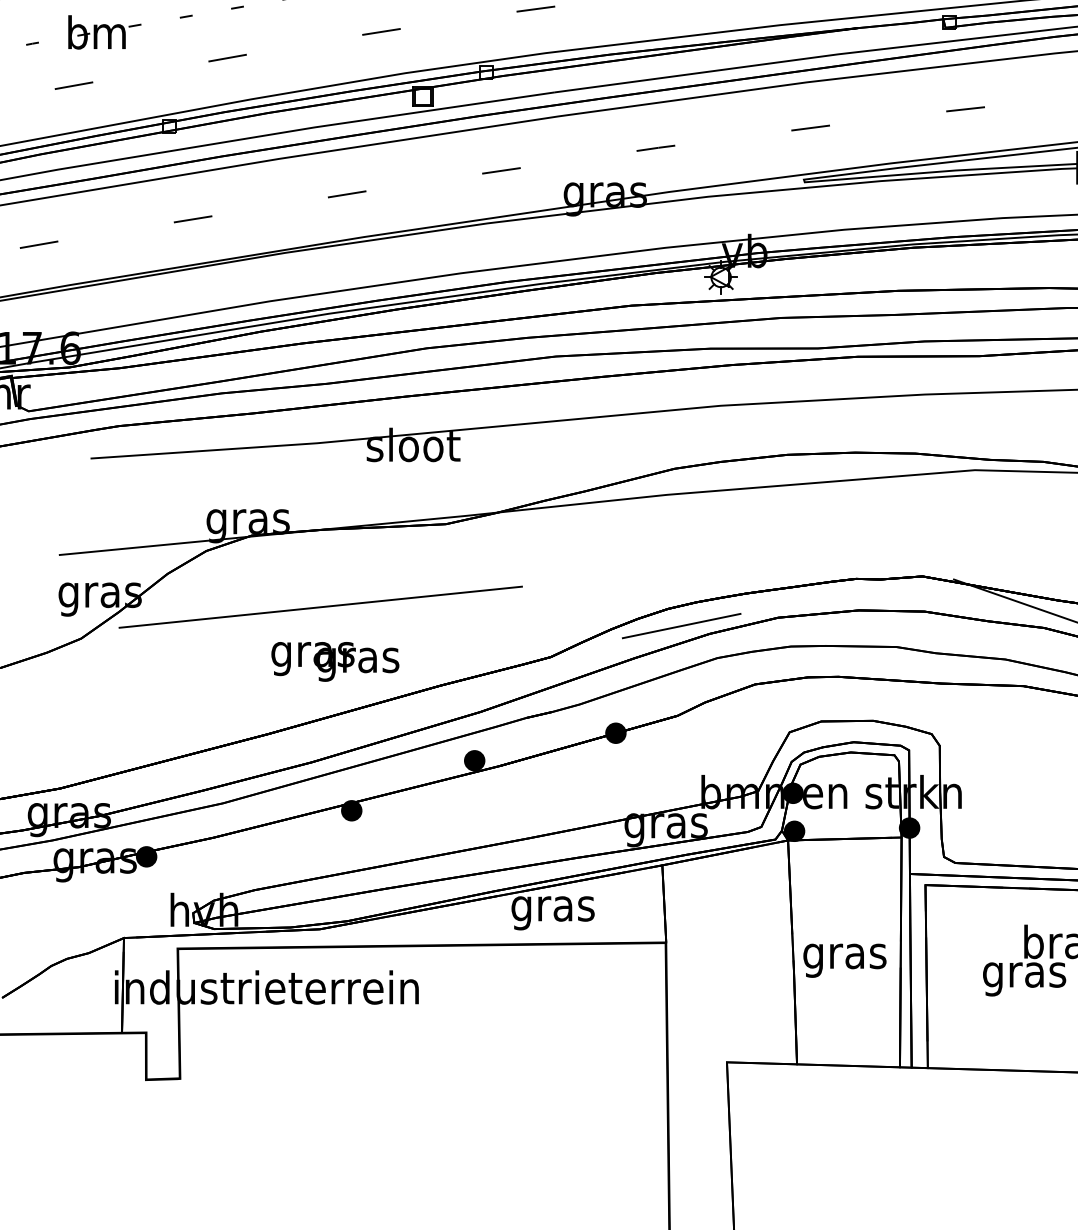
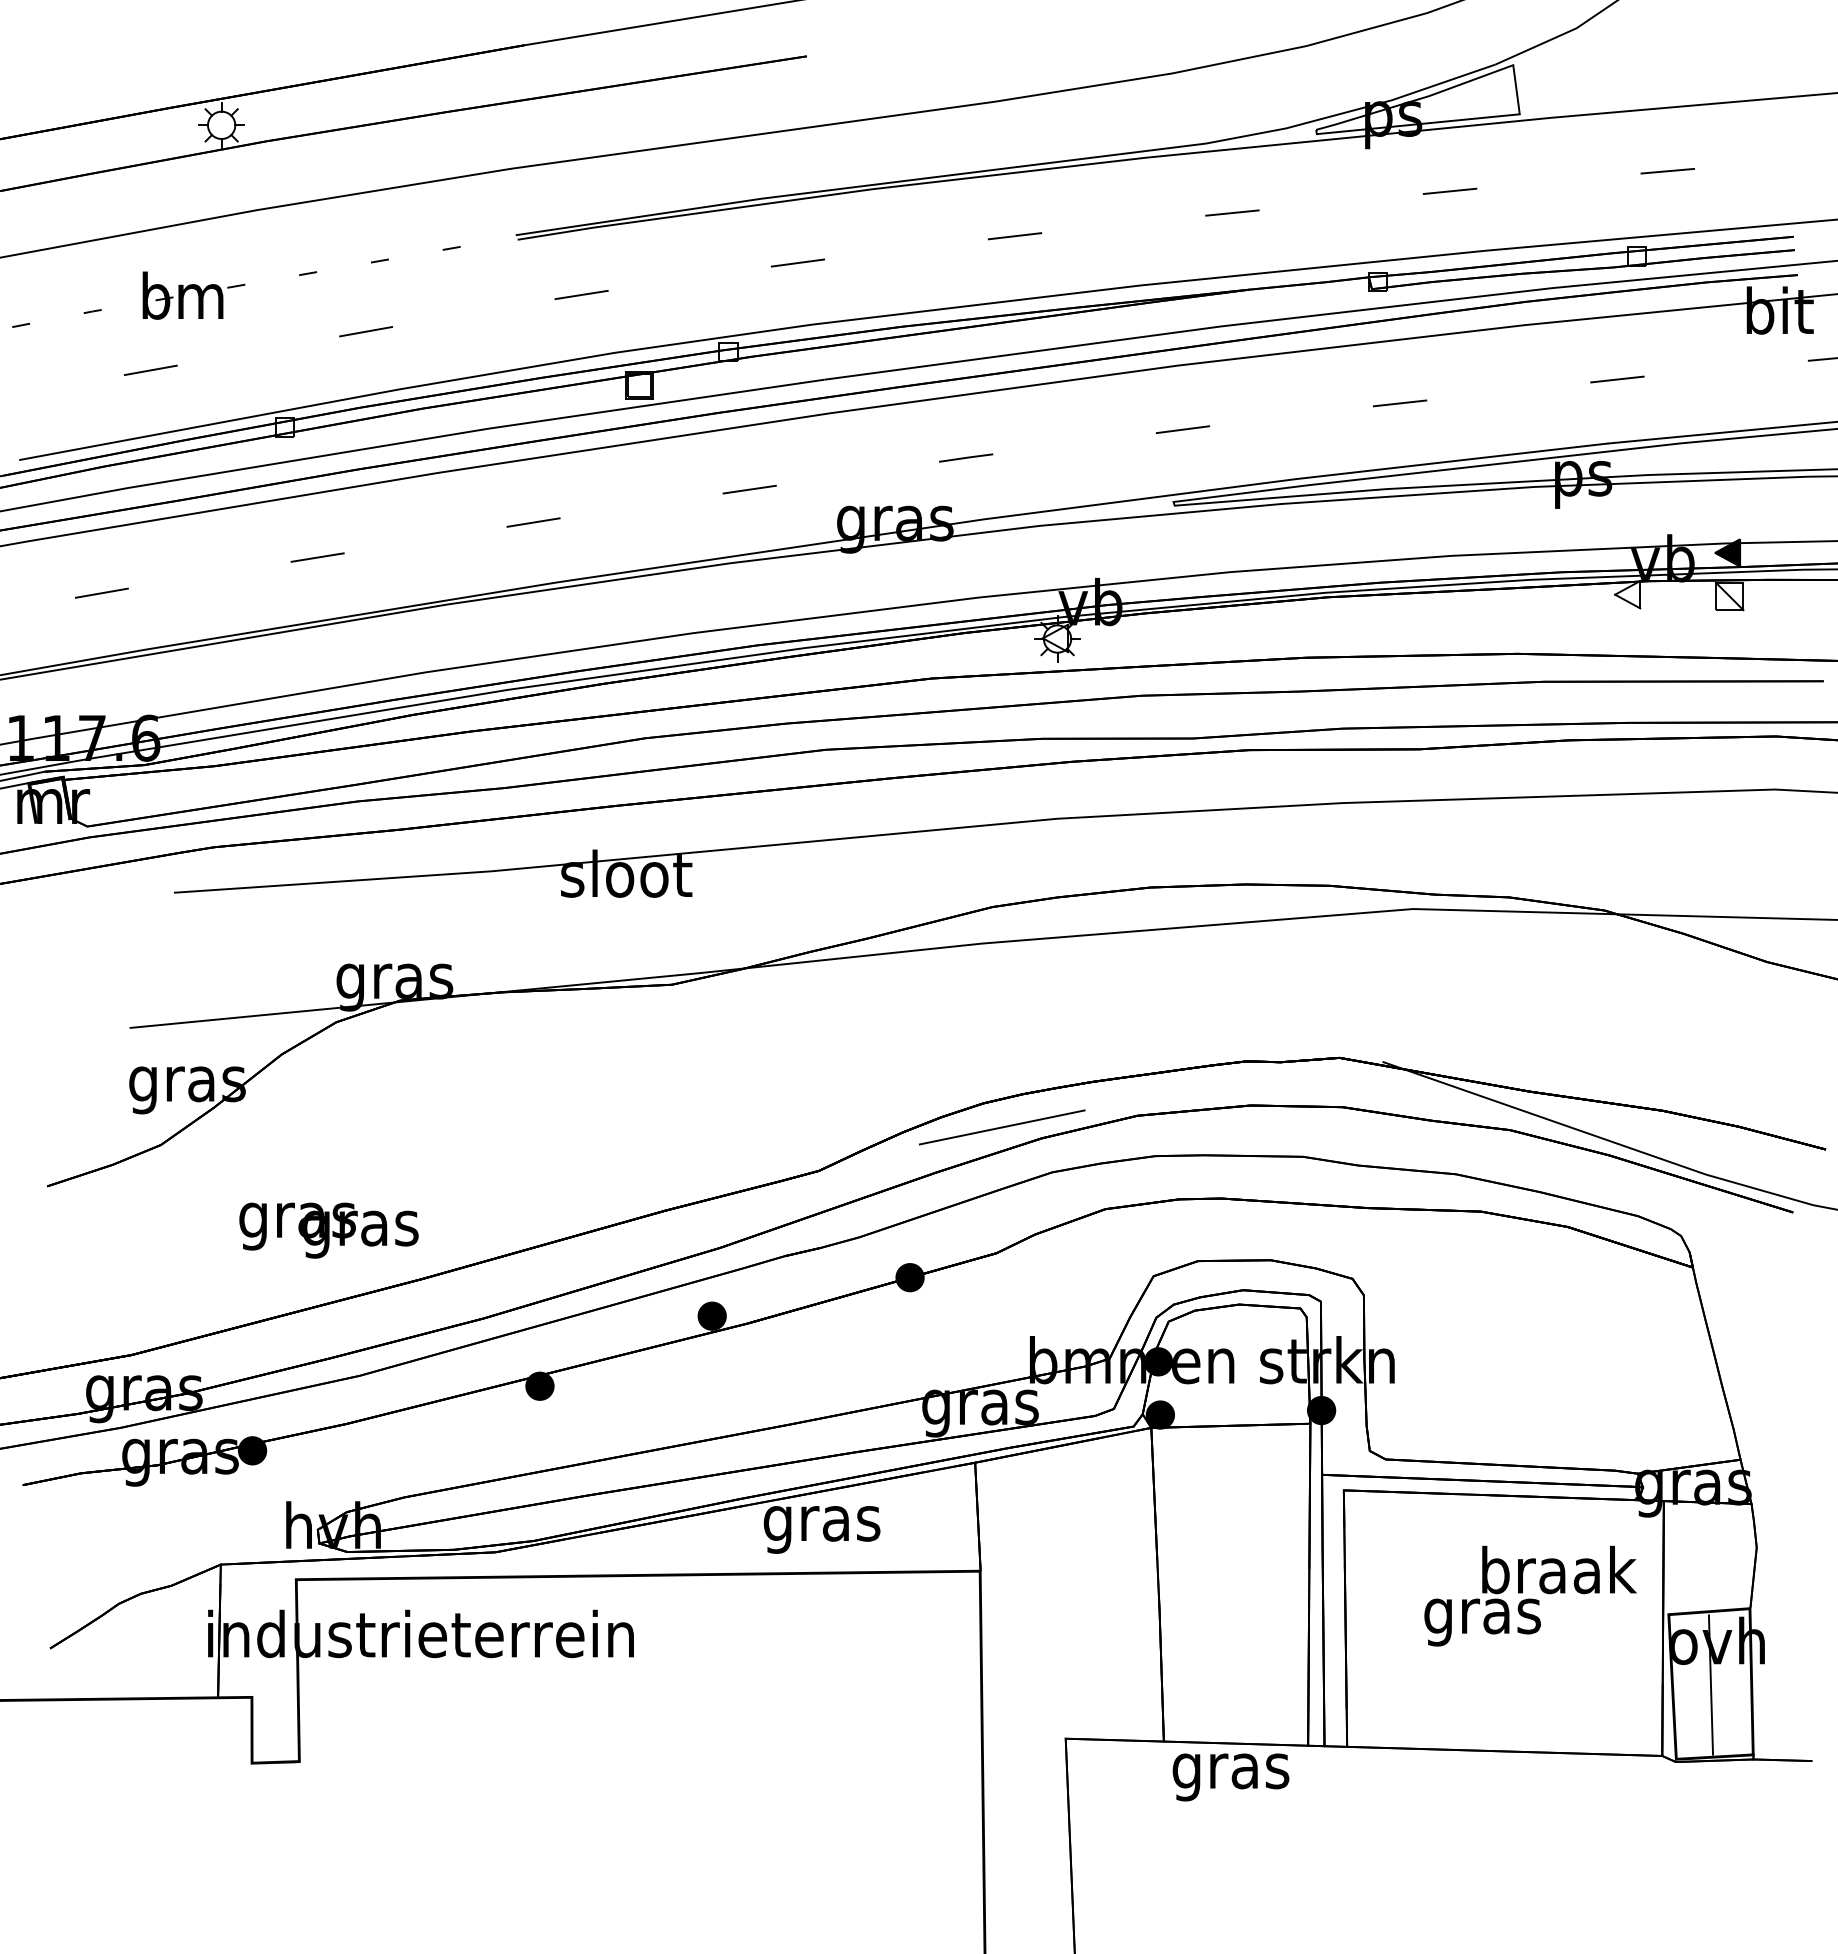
line: (320, 606) -> (496, 1100), removed
text: (335, 661) -> (328, 1230), moved
text: (844, 960) -> (1230, 1777), moved

